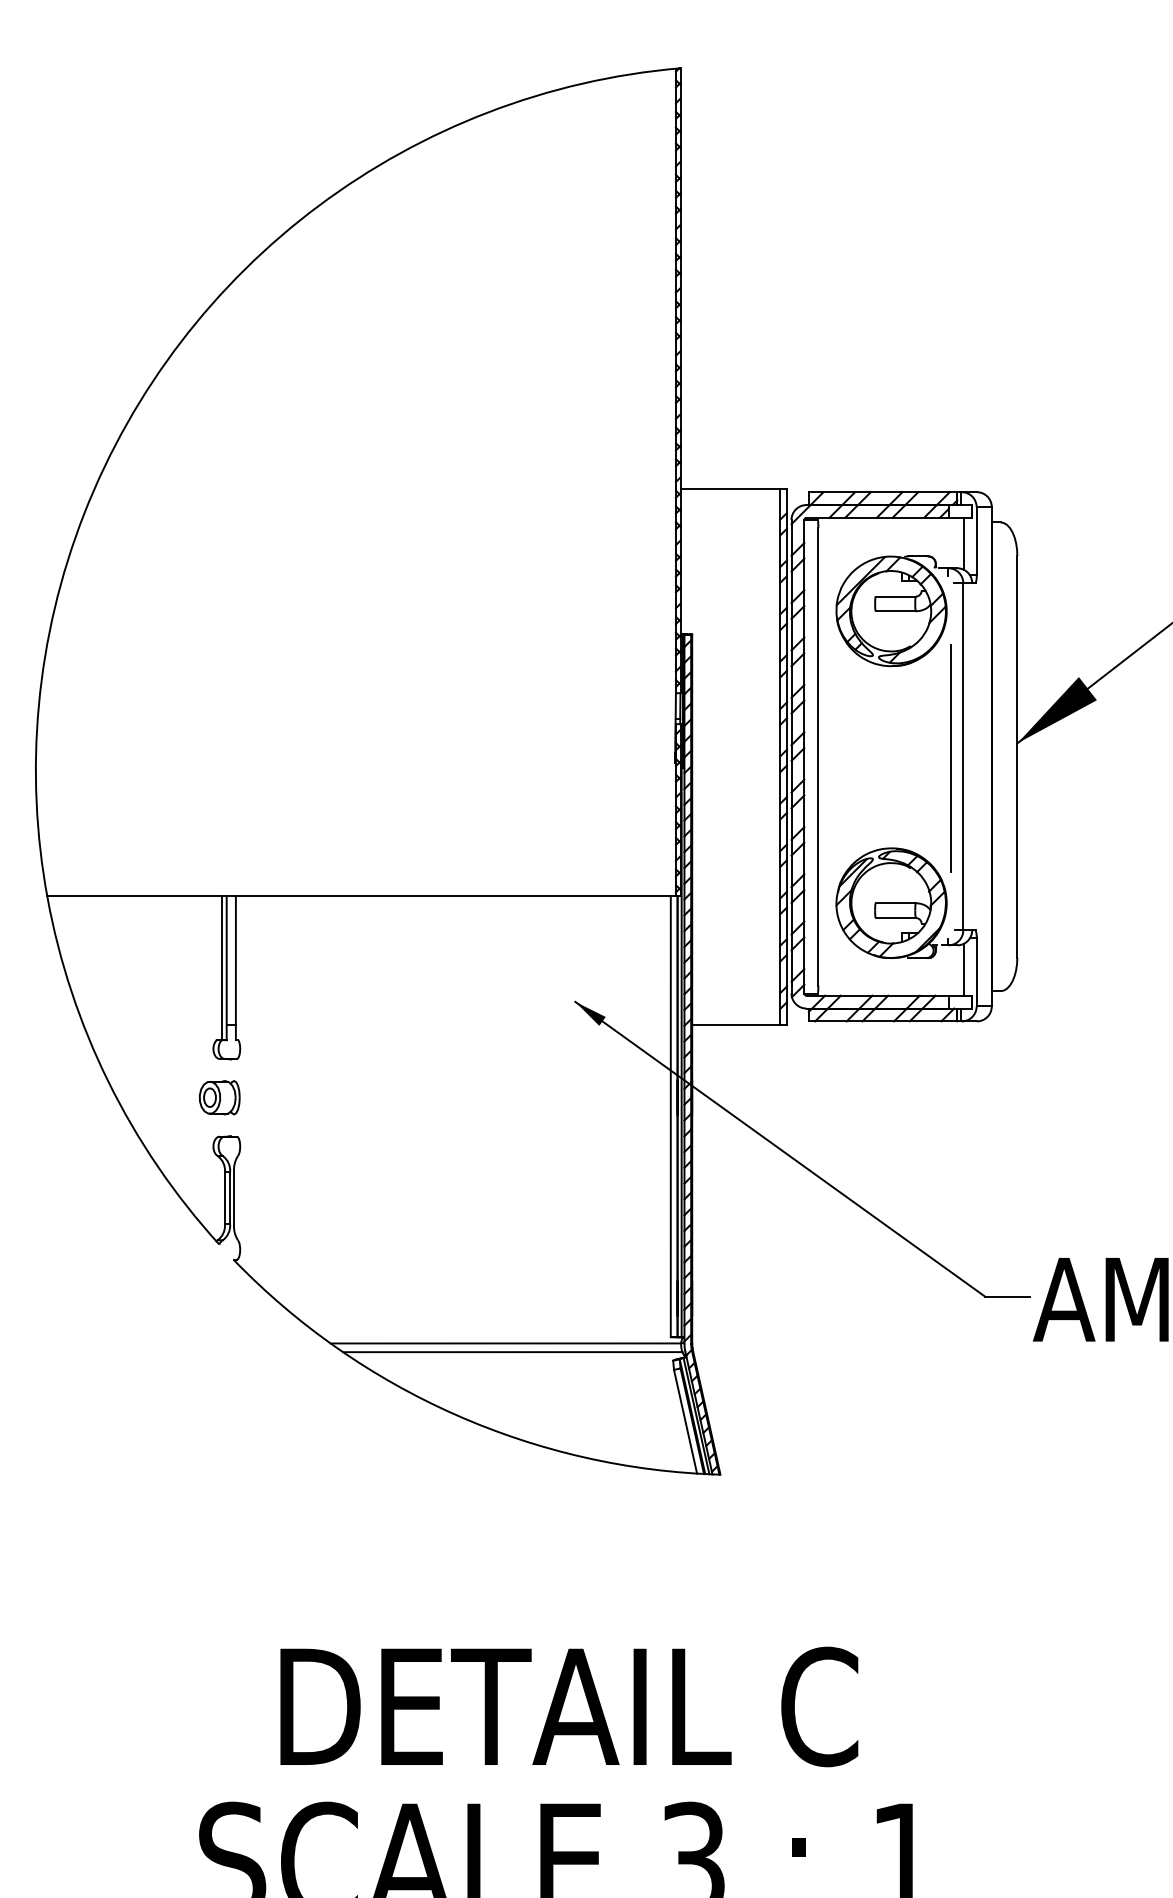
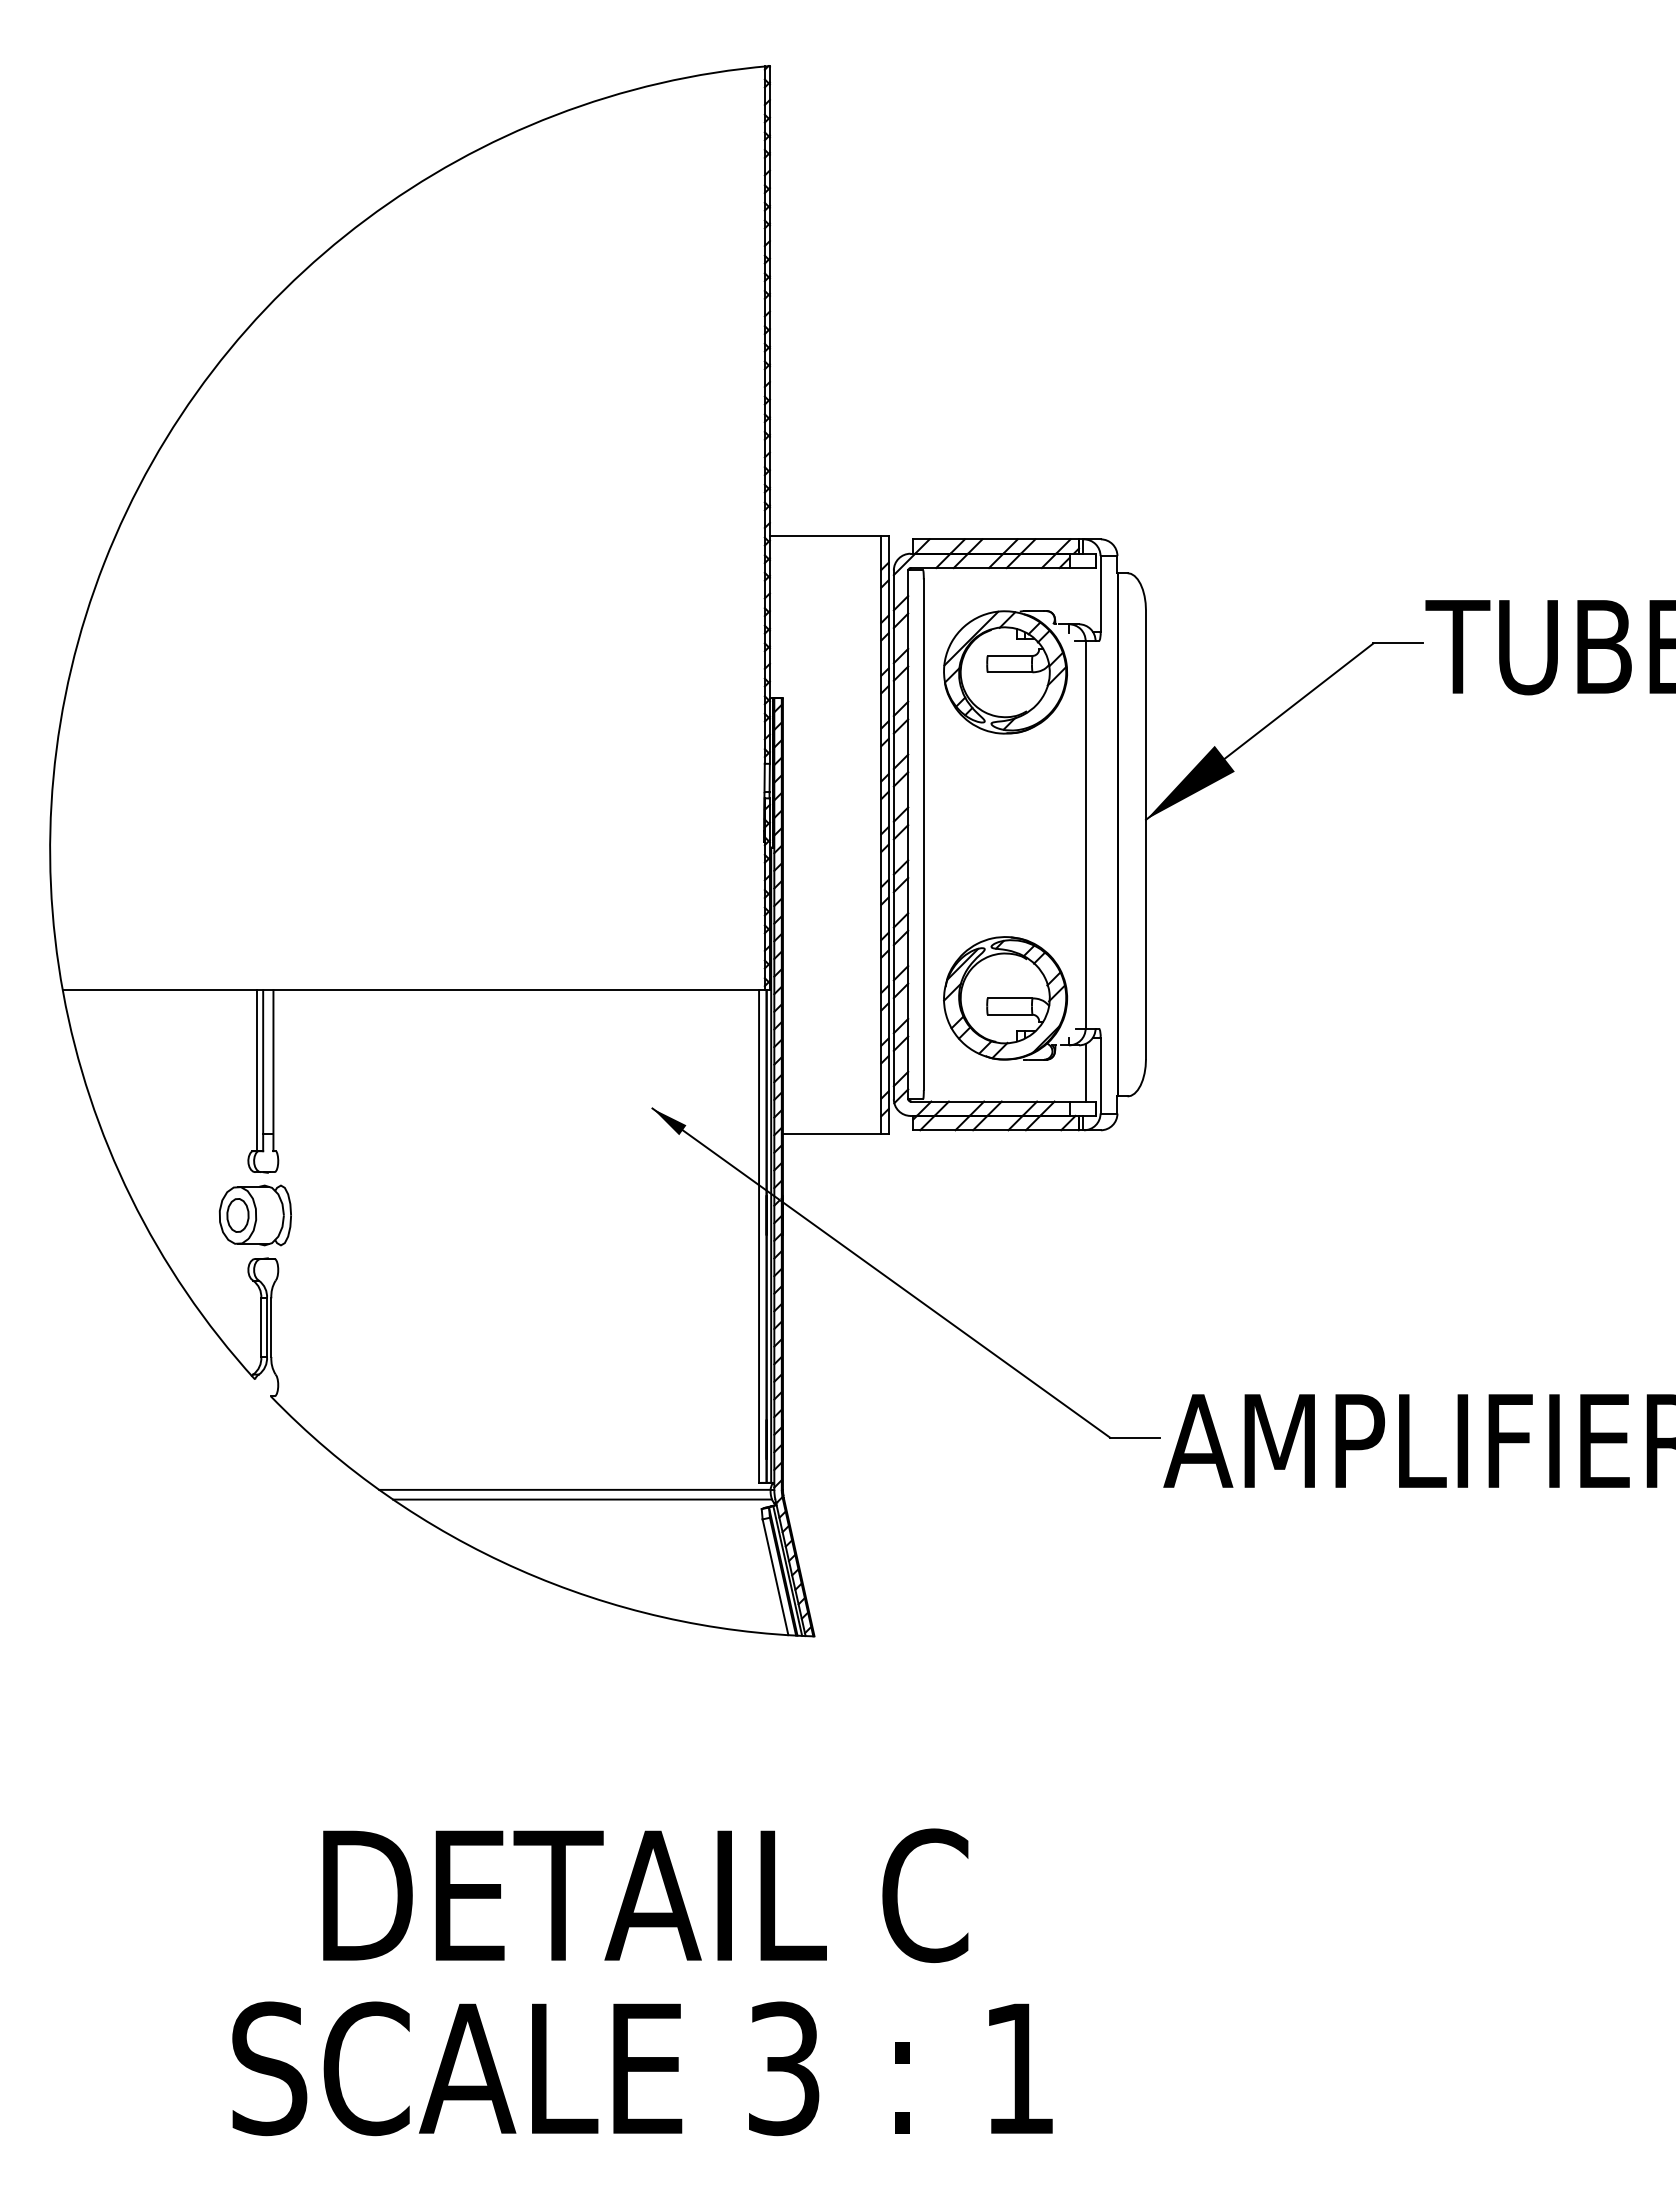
line: (964, 544) -> (1086, 597), removed
line: (950, 758) -> (1071, 836), removed
part: (219, 1097) -> (255, 1215), size x1.6

